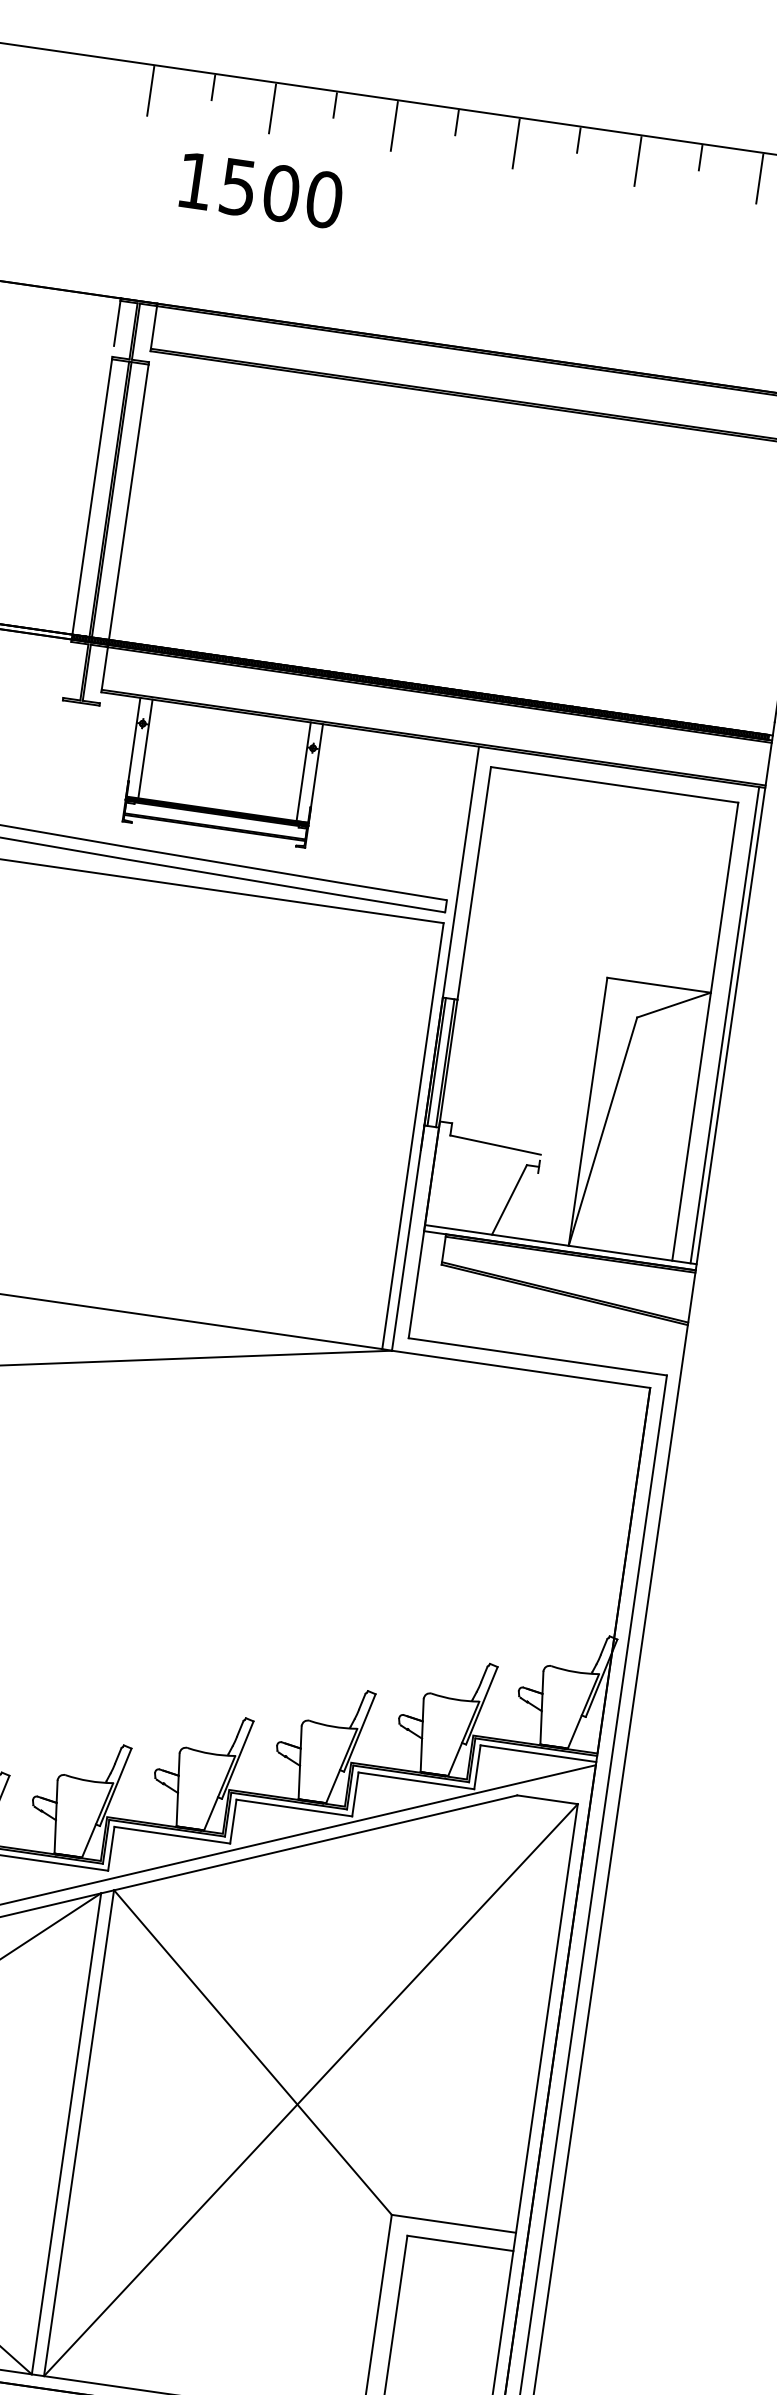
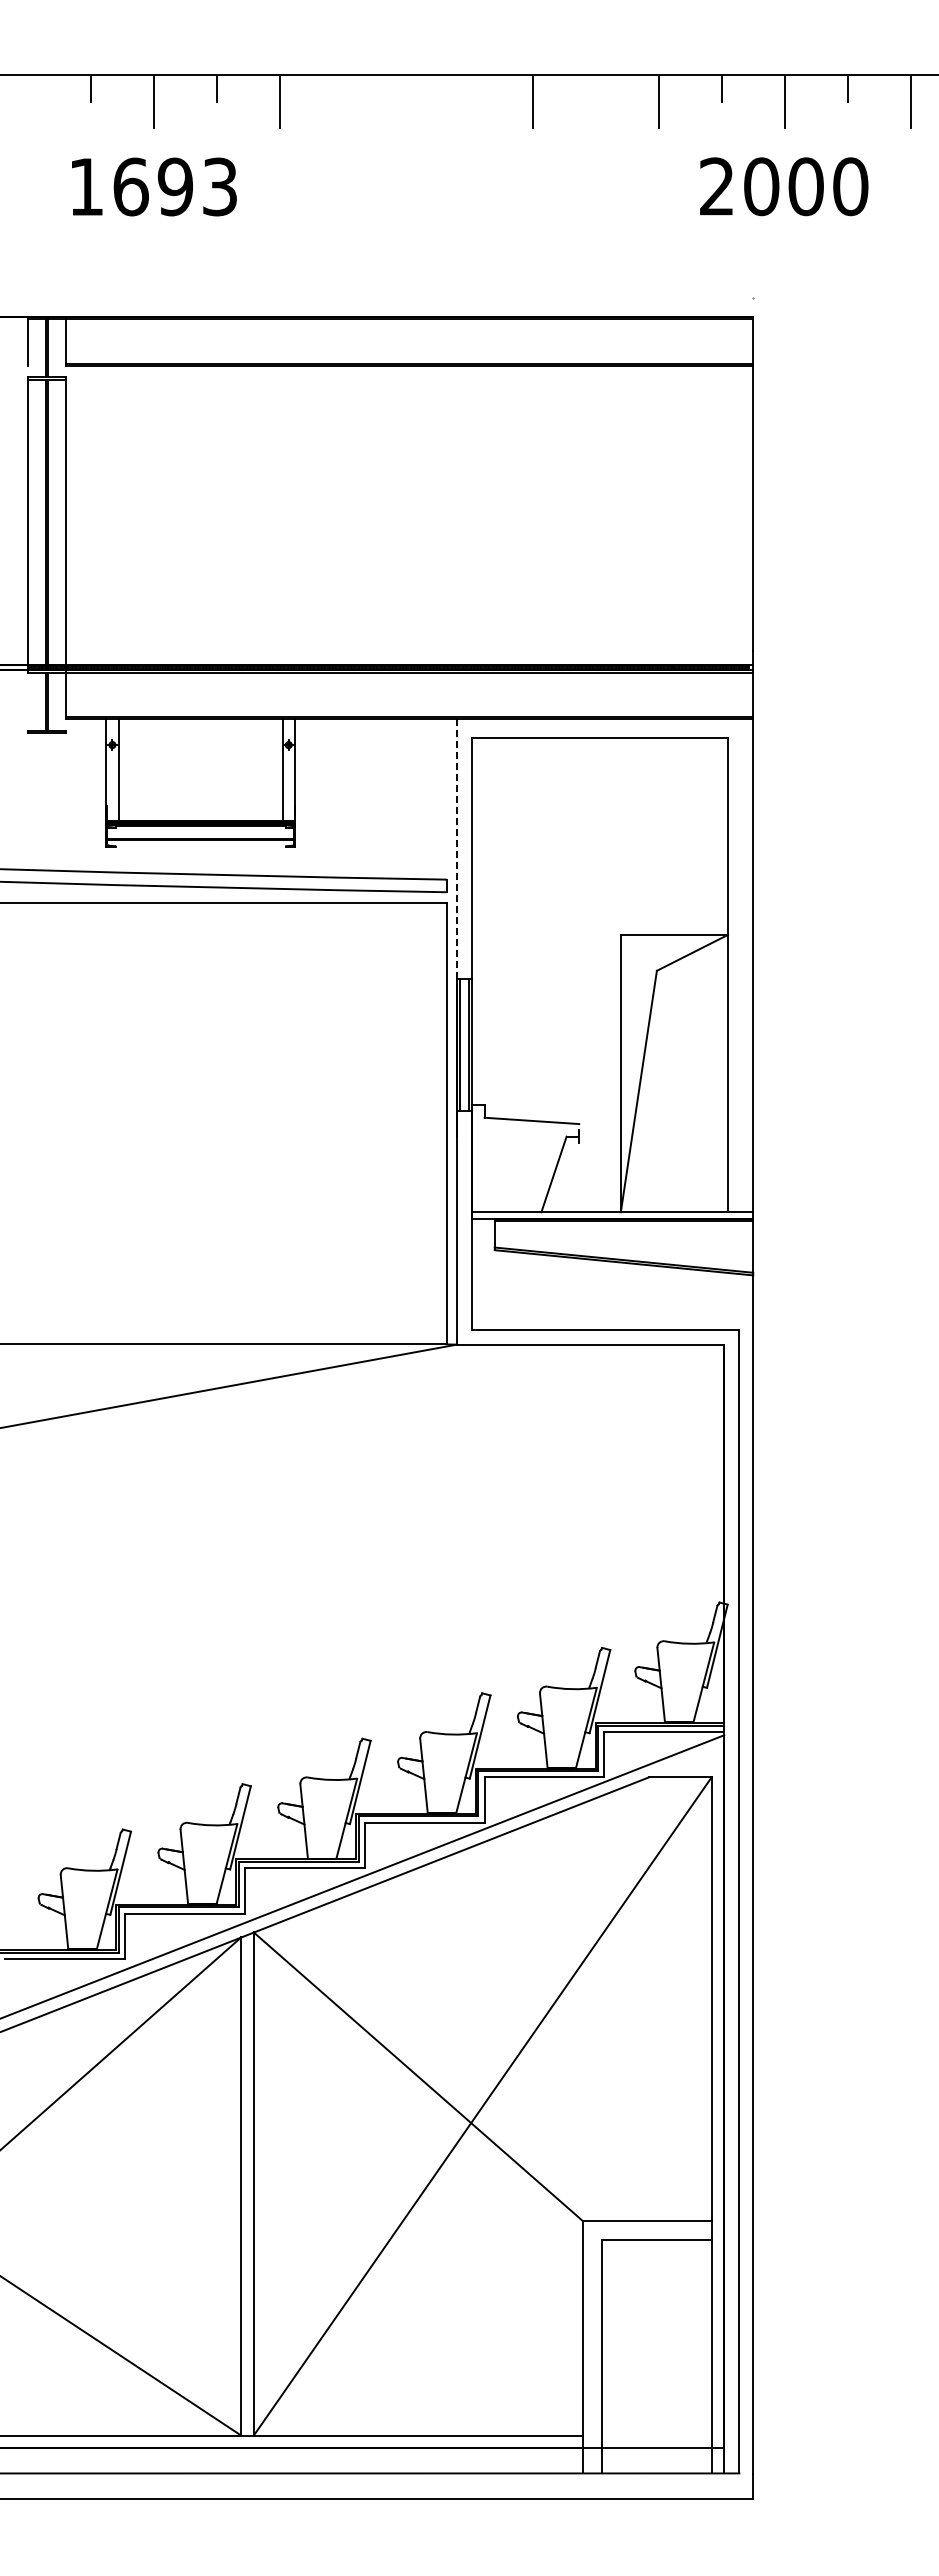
line: (151, 91) -> (28, 102), removed
line: (457, 122) -> (343, 89), removed
line: (578, 140) -> (469, 89), removed
line: (516, 144) -> (406, 102), removed
line: (700, 157) -> (595, 89), removed
text: (281, 193) -> (175, 186), 1500 -> 1693
line: (460, 872) -> (456, 849), solid -> dashed
line: (724, 1024) -> (746, 965), removed

